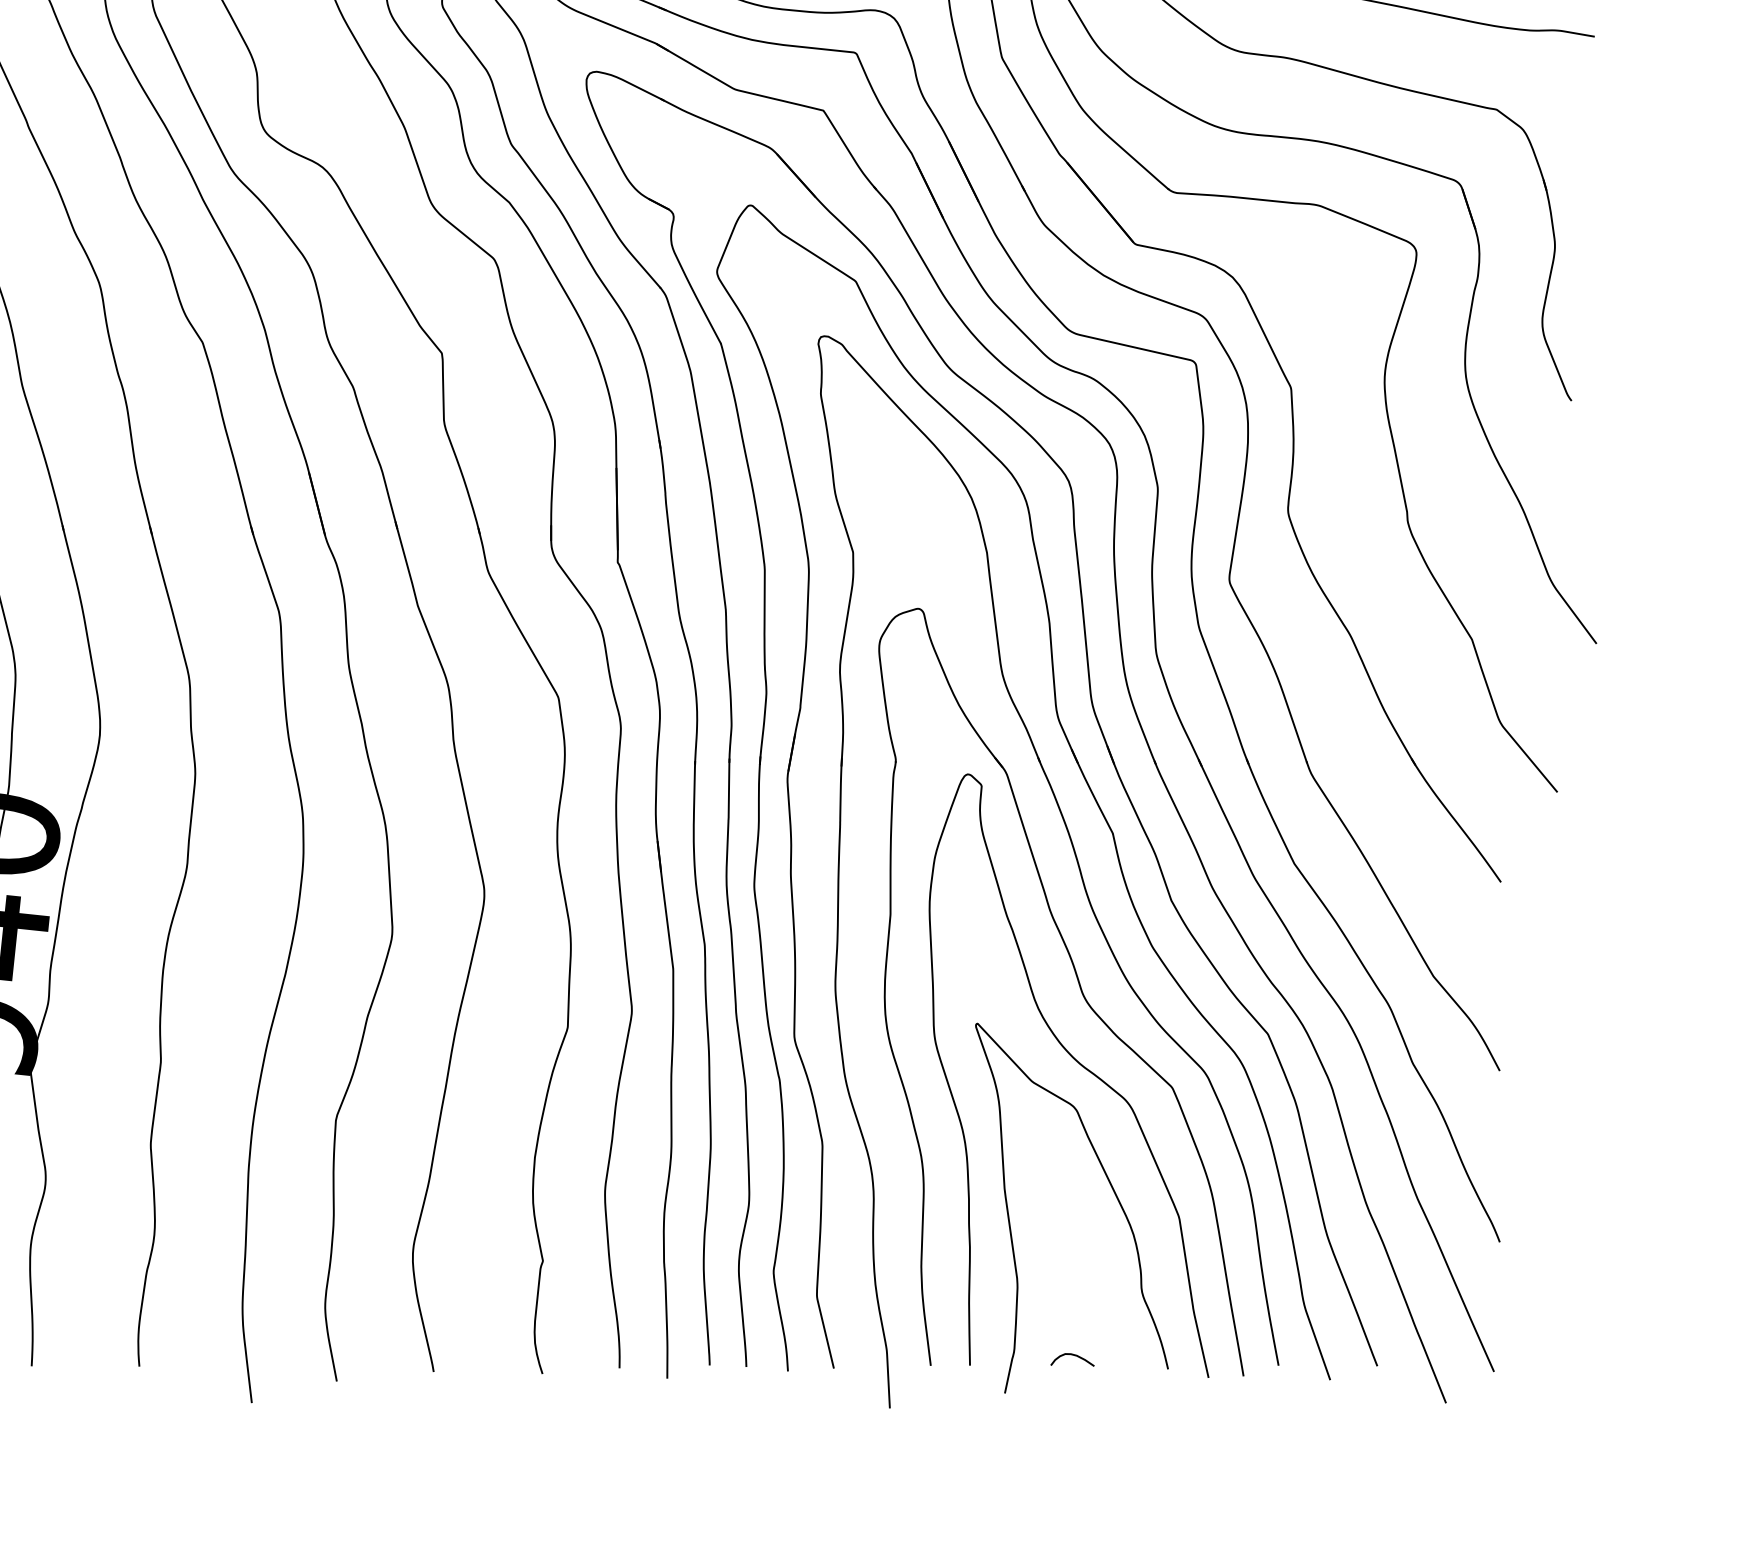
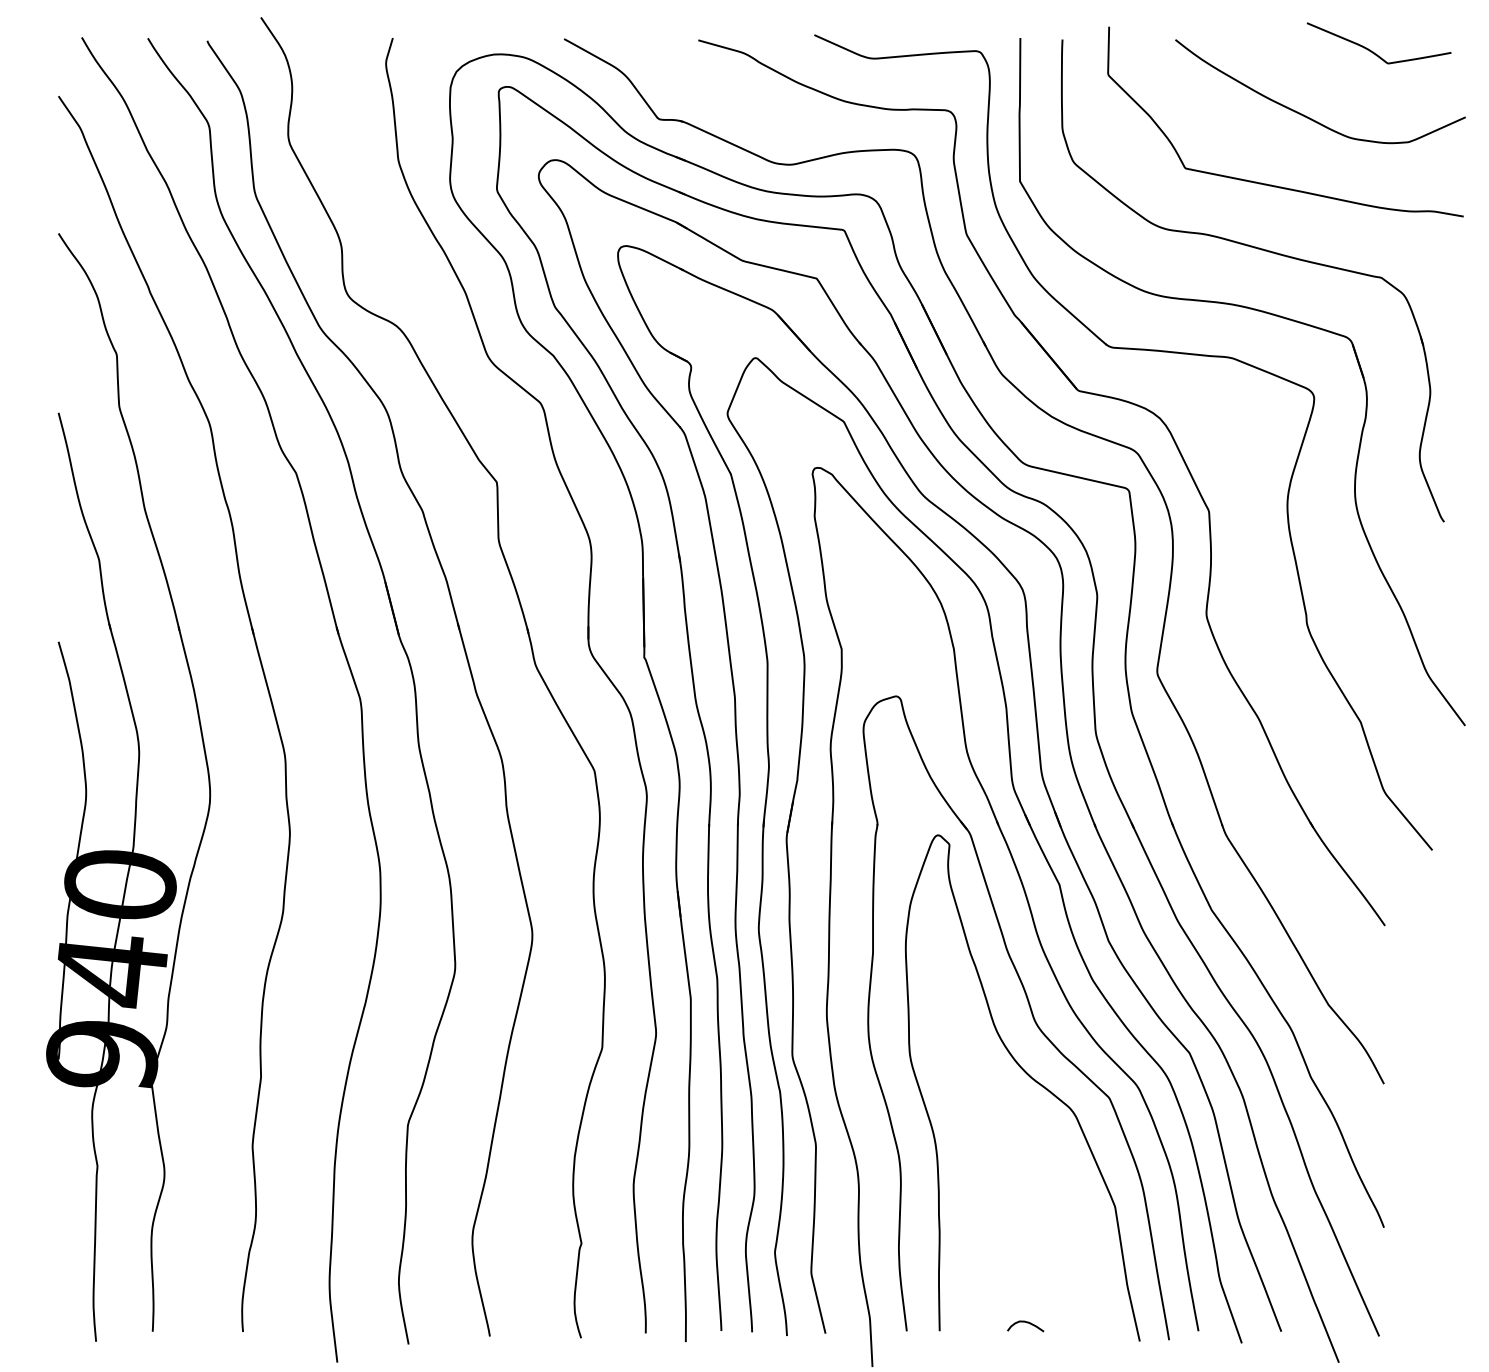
curve: (1111, 1189) -> (1058, 1183), removed

